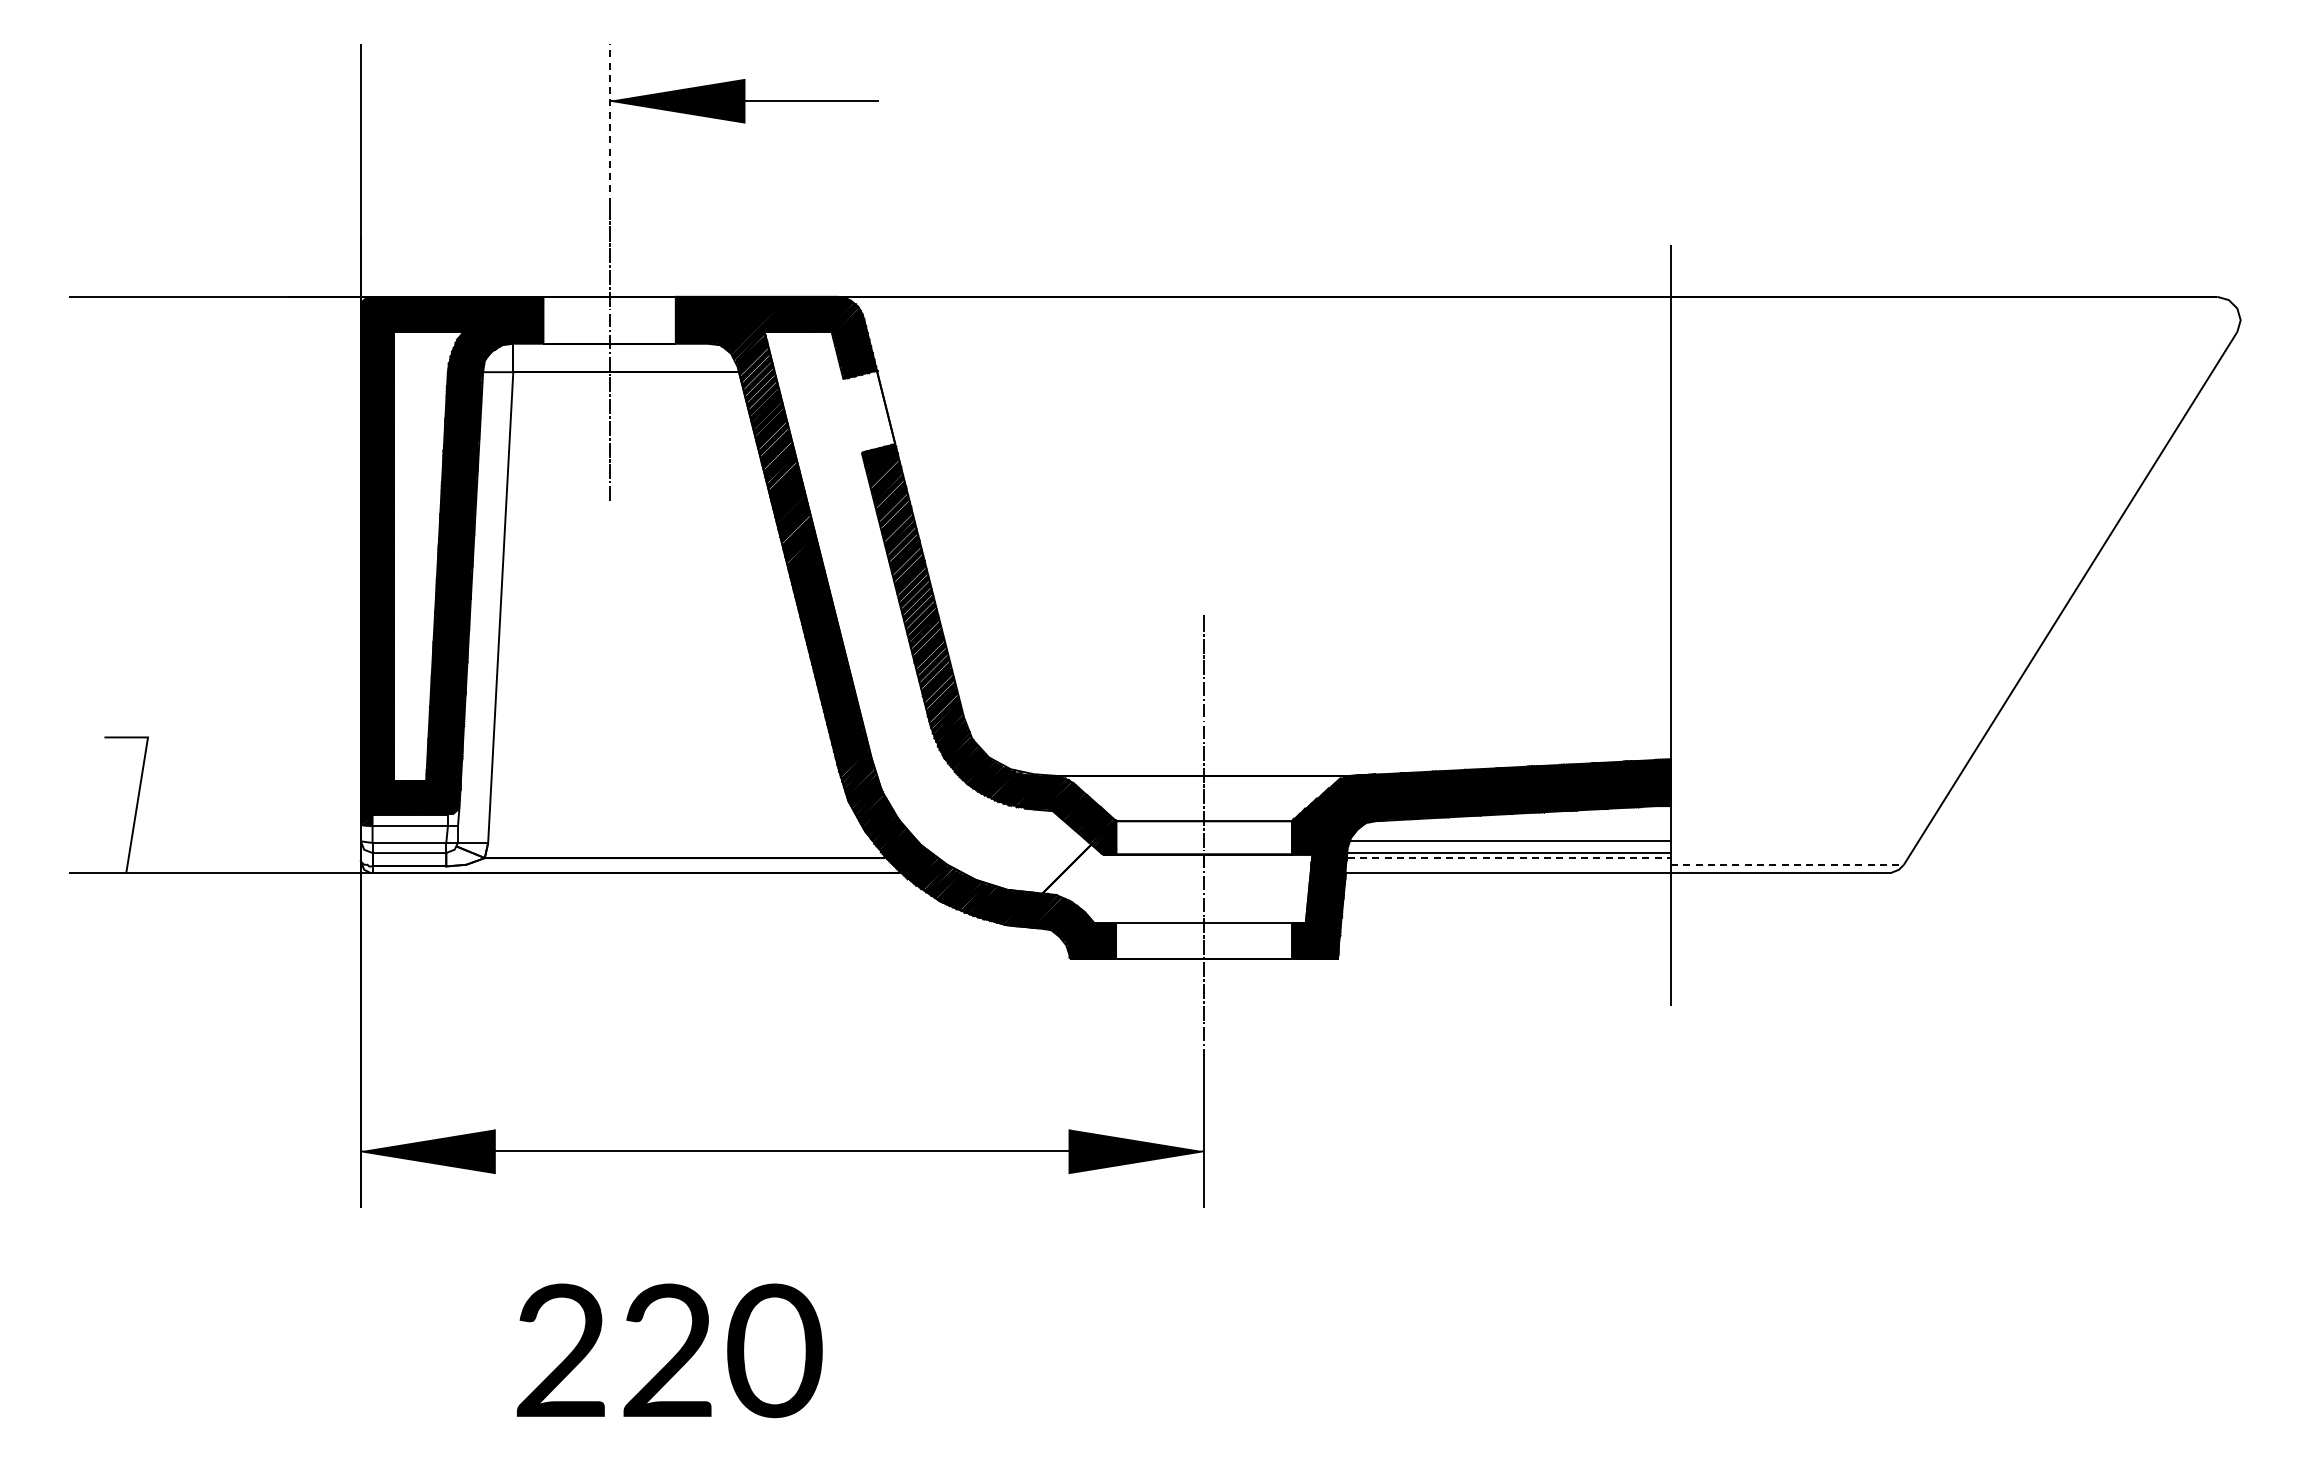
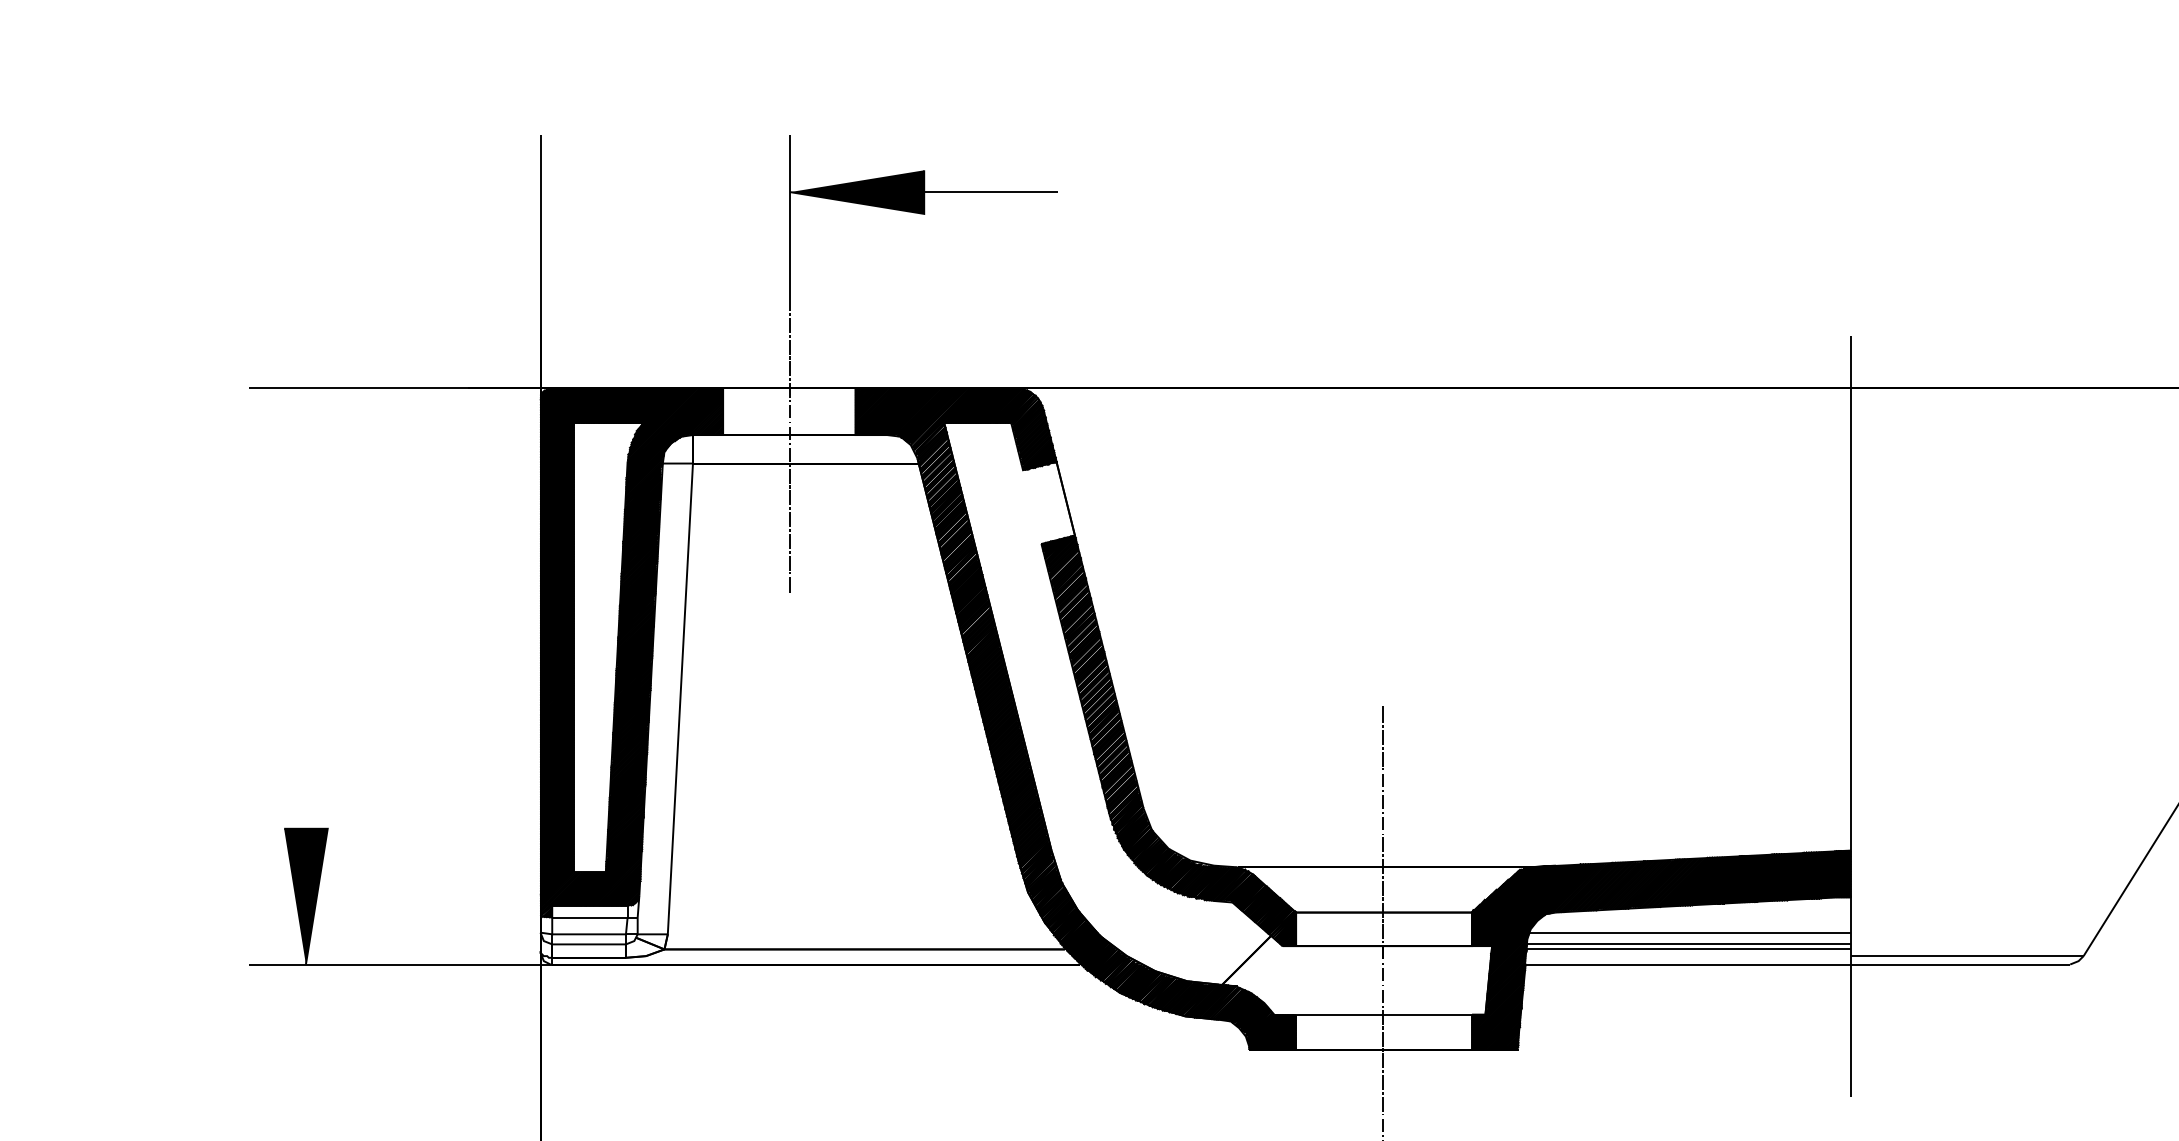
line: (610, 123) -> (790, 214), dashed -> solid
fill: (126, 805) -> (306, 896), added
line: (1509, 858) -> (1689, 949), dashed -> solid
line: (1788, 864) -> (1968, 955), dashed -> solid

